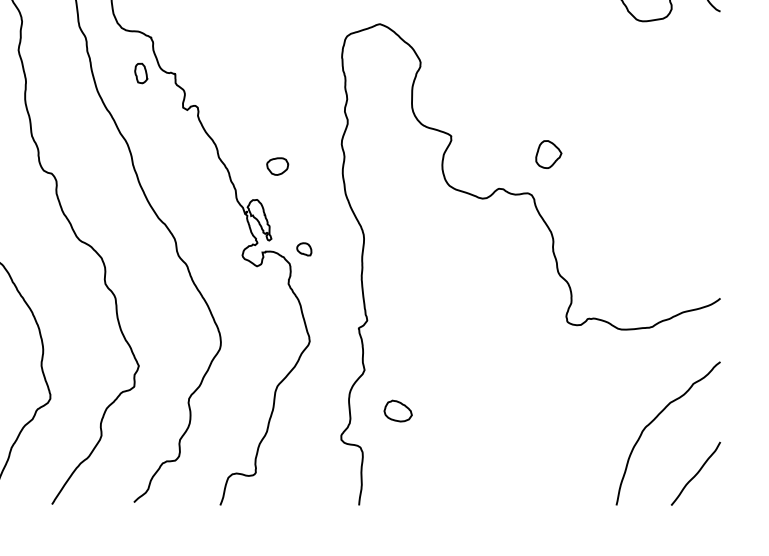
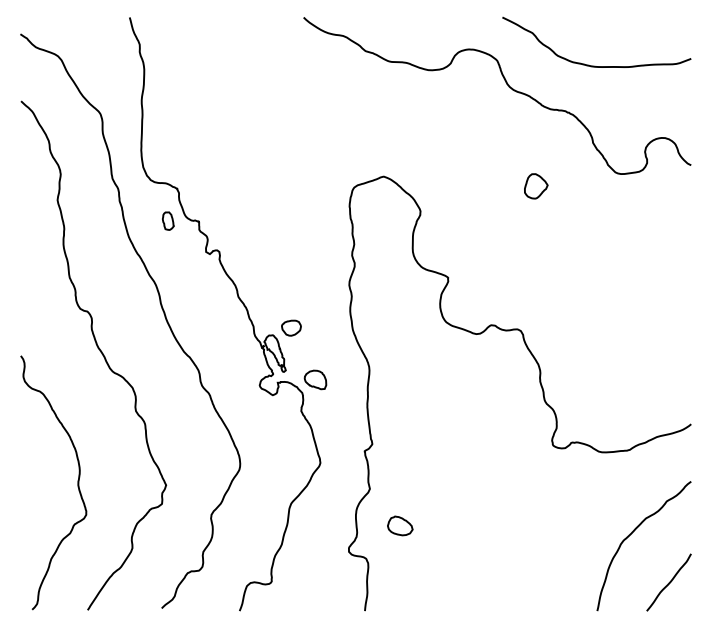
part: (549, 154) -> (536, 186), moved
part: (277, 165) -> (291, 327), moved
part: (304, 248) -> (315, 379), size x1.67

